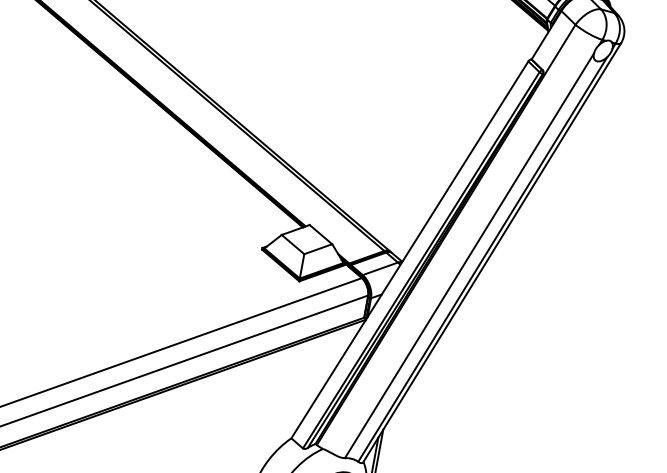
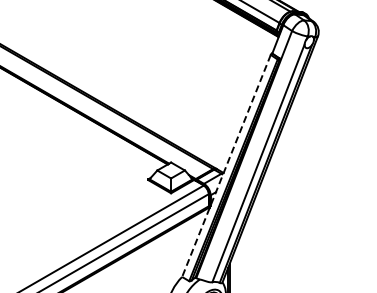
line: (410, 249) -> (226, 165), solid -> dashed

